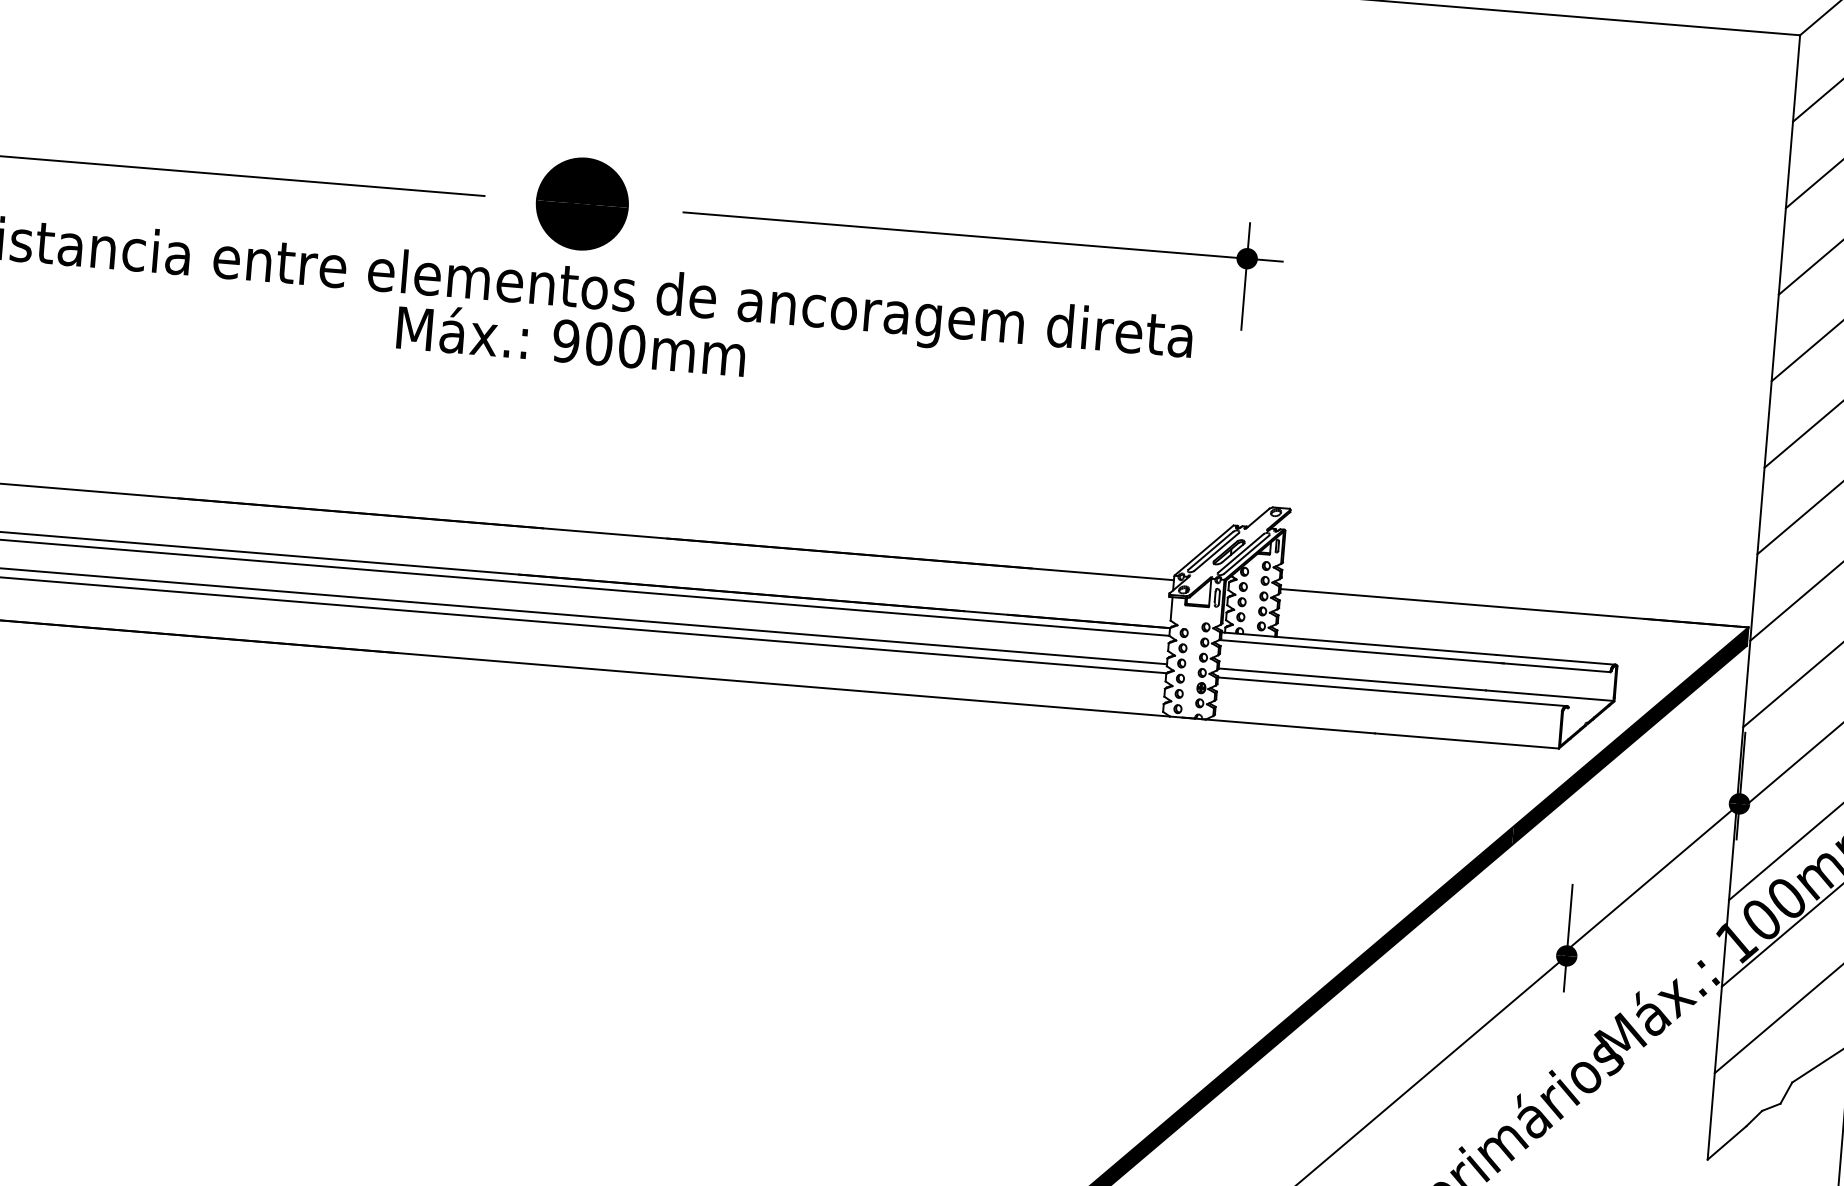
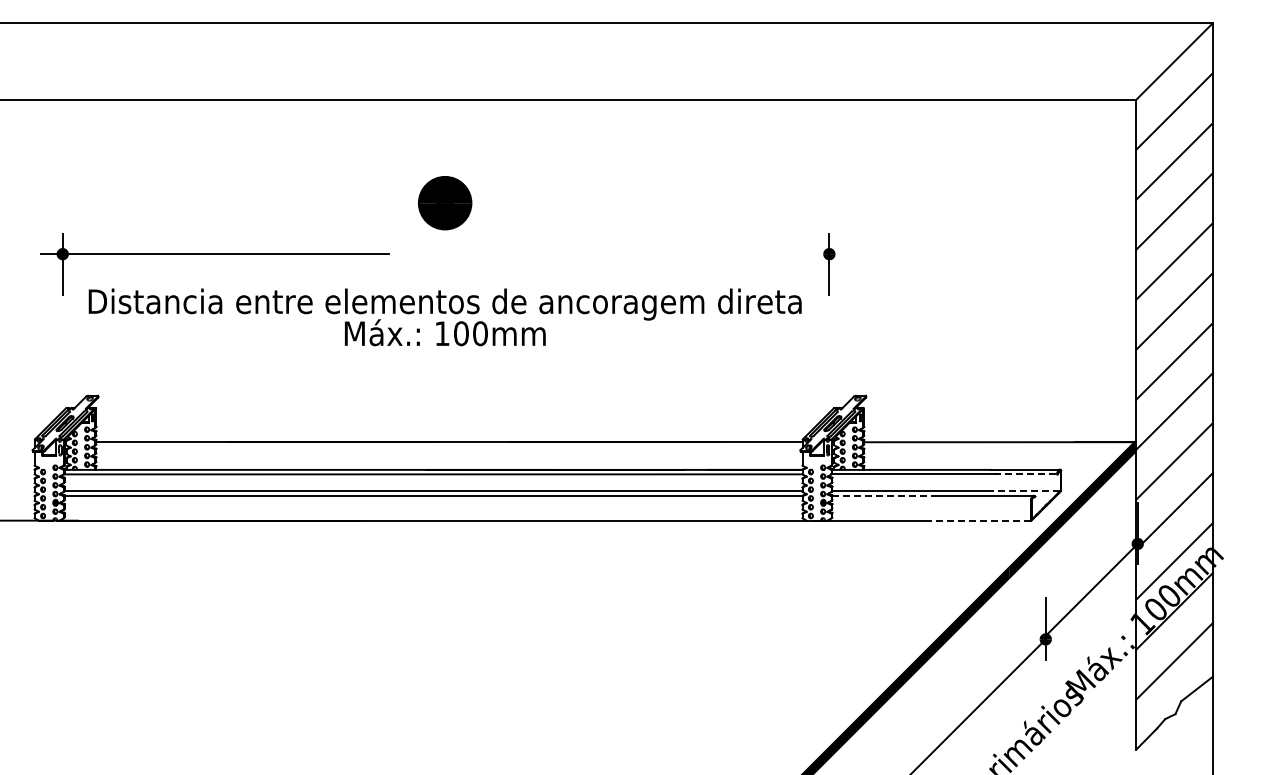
part: (582, 204) -> (445, 203), moved
line: (982, 237) -> (676, 254), removed
text: (564, 340) -> (441, 333), 900mm -> 100mm
line: (1555, 667) -> (1025, 474), solid -> dashed
line: (1308, 684) -> (884, 495), solid -> dashed
line: (1549, 695) -> (1023, 490), solid -> dashed
line: (1465, 740) -> (977, 520), solid -> dashed

